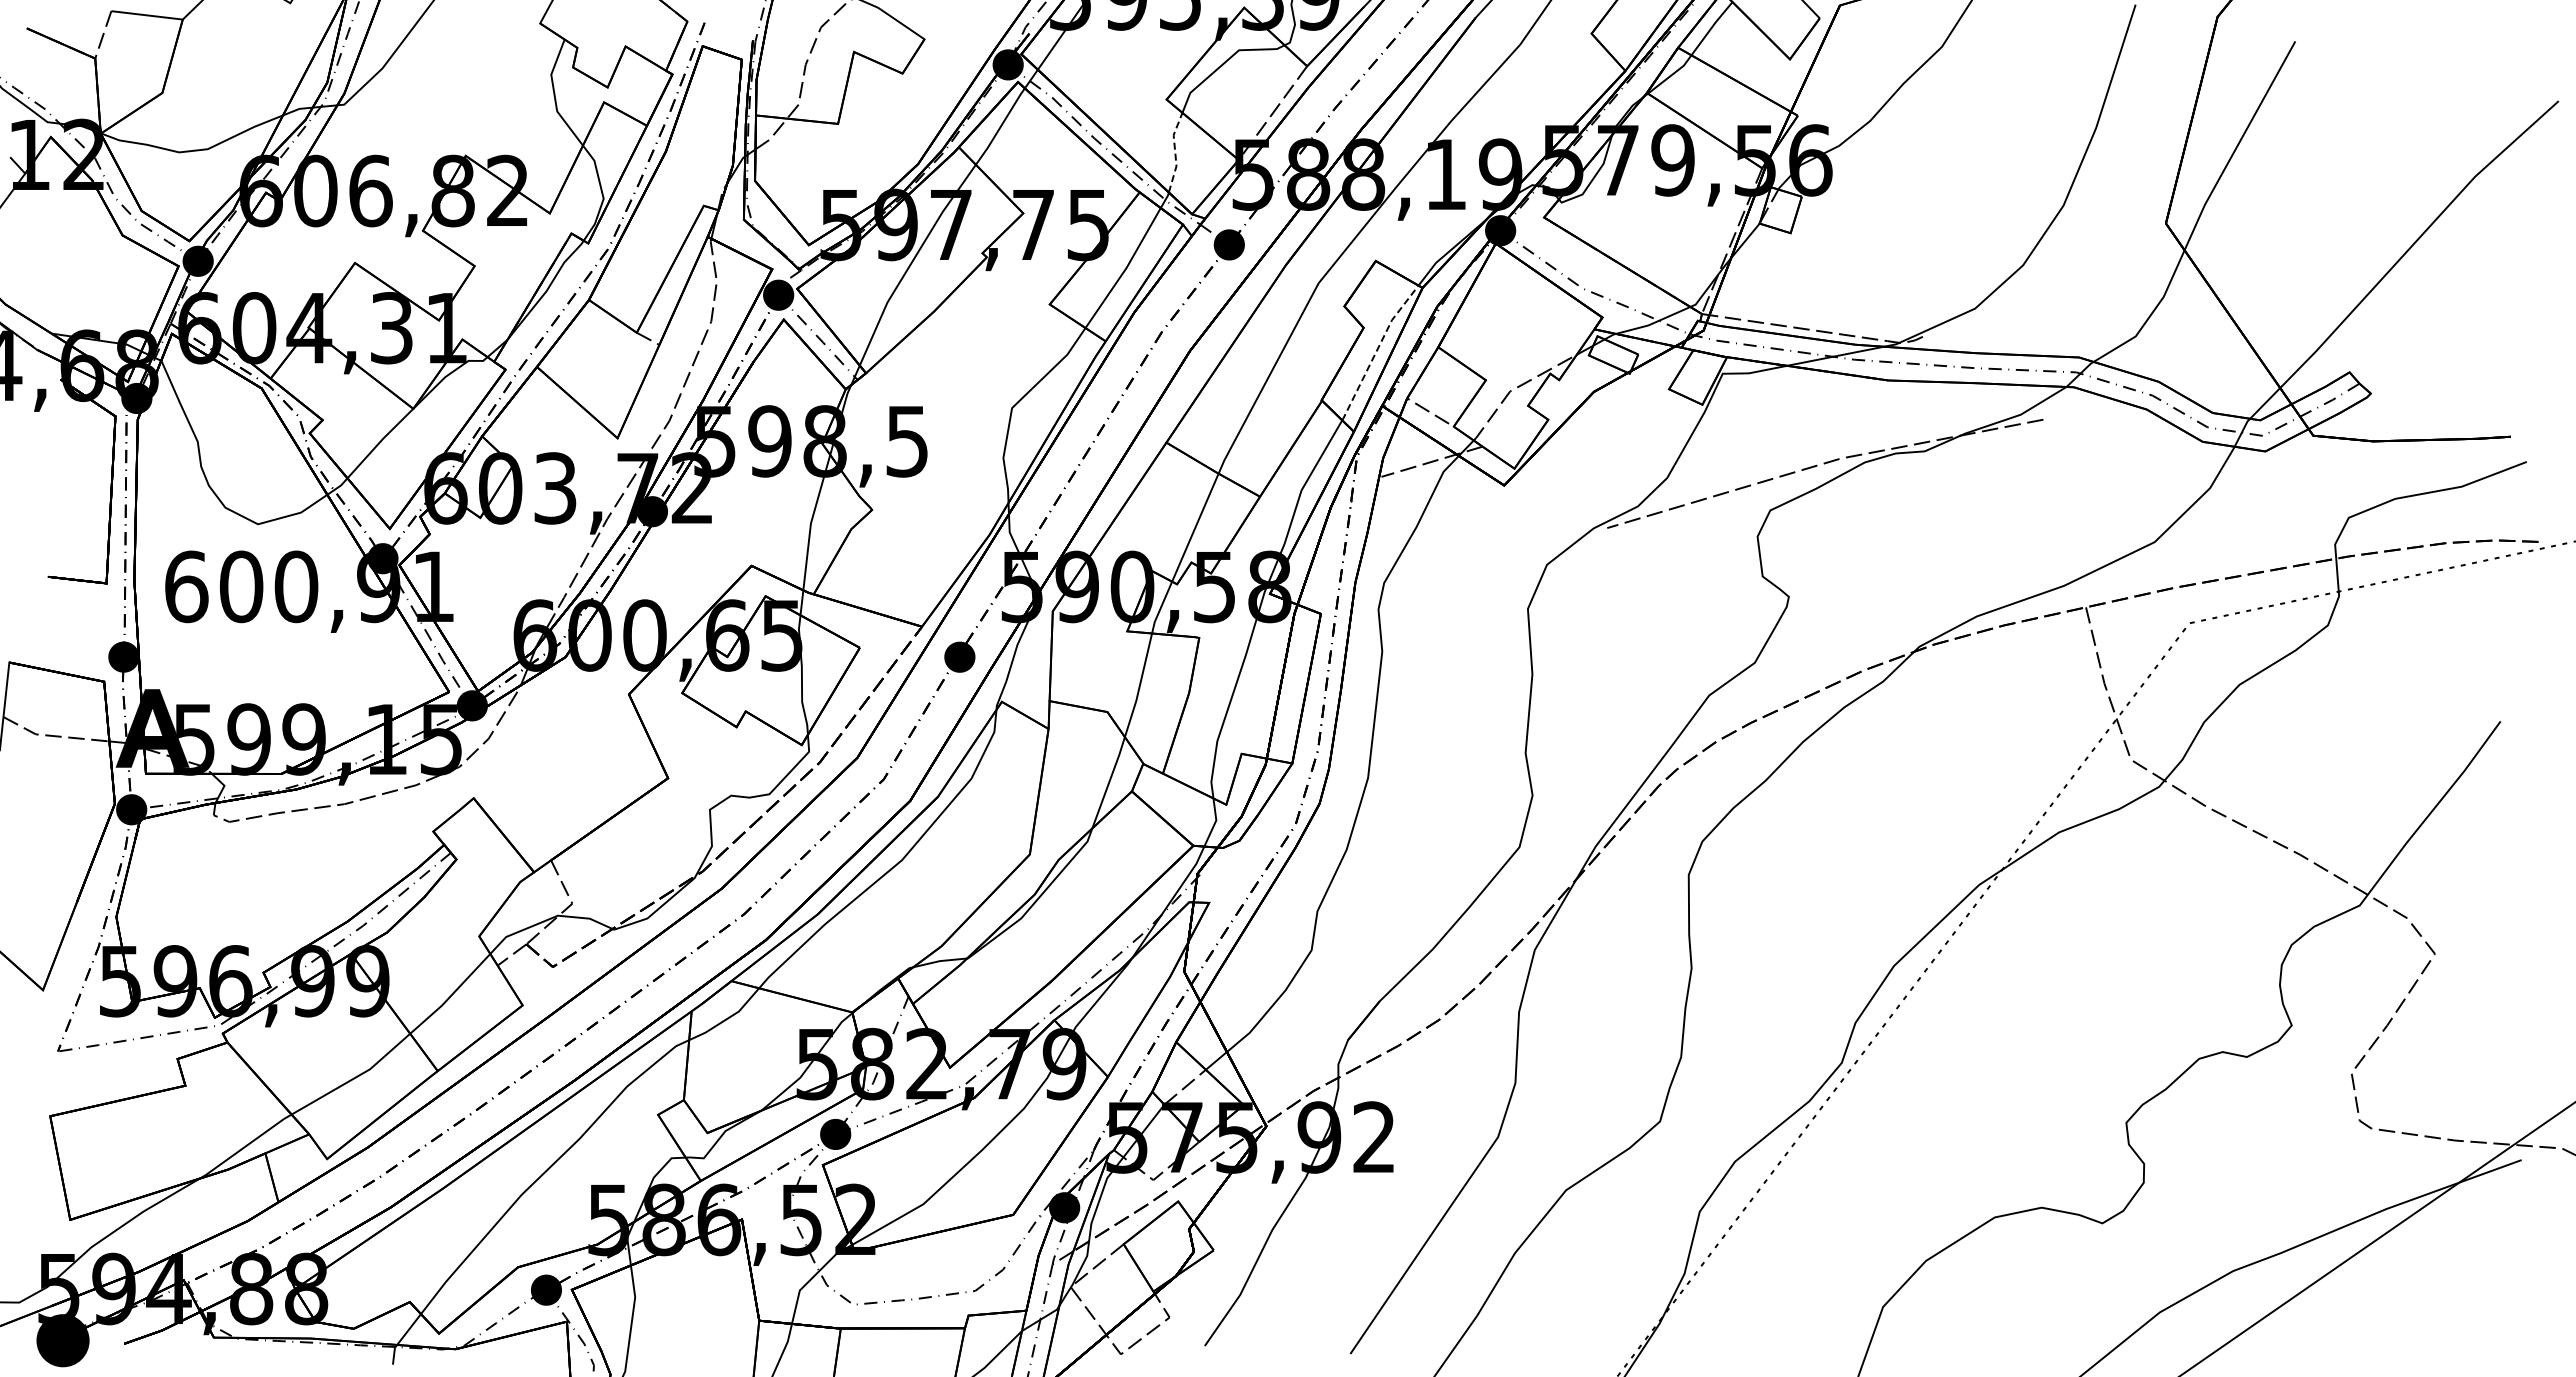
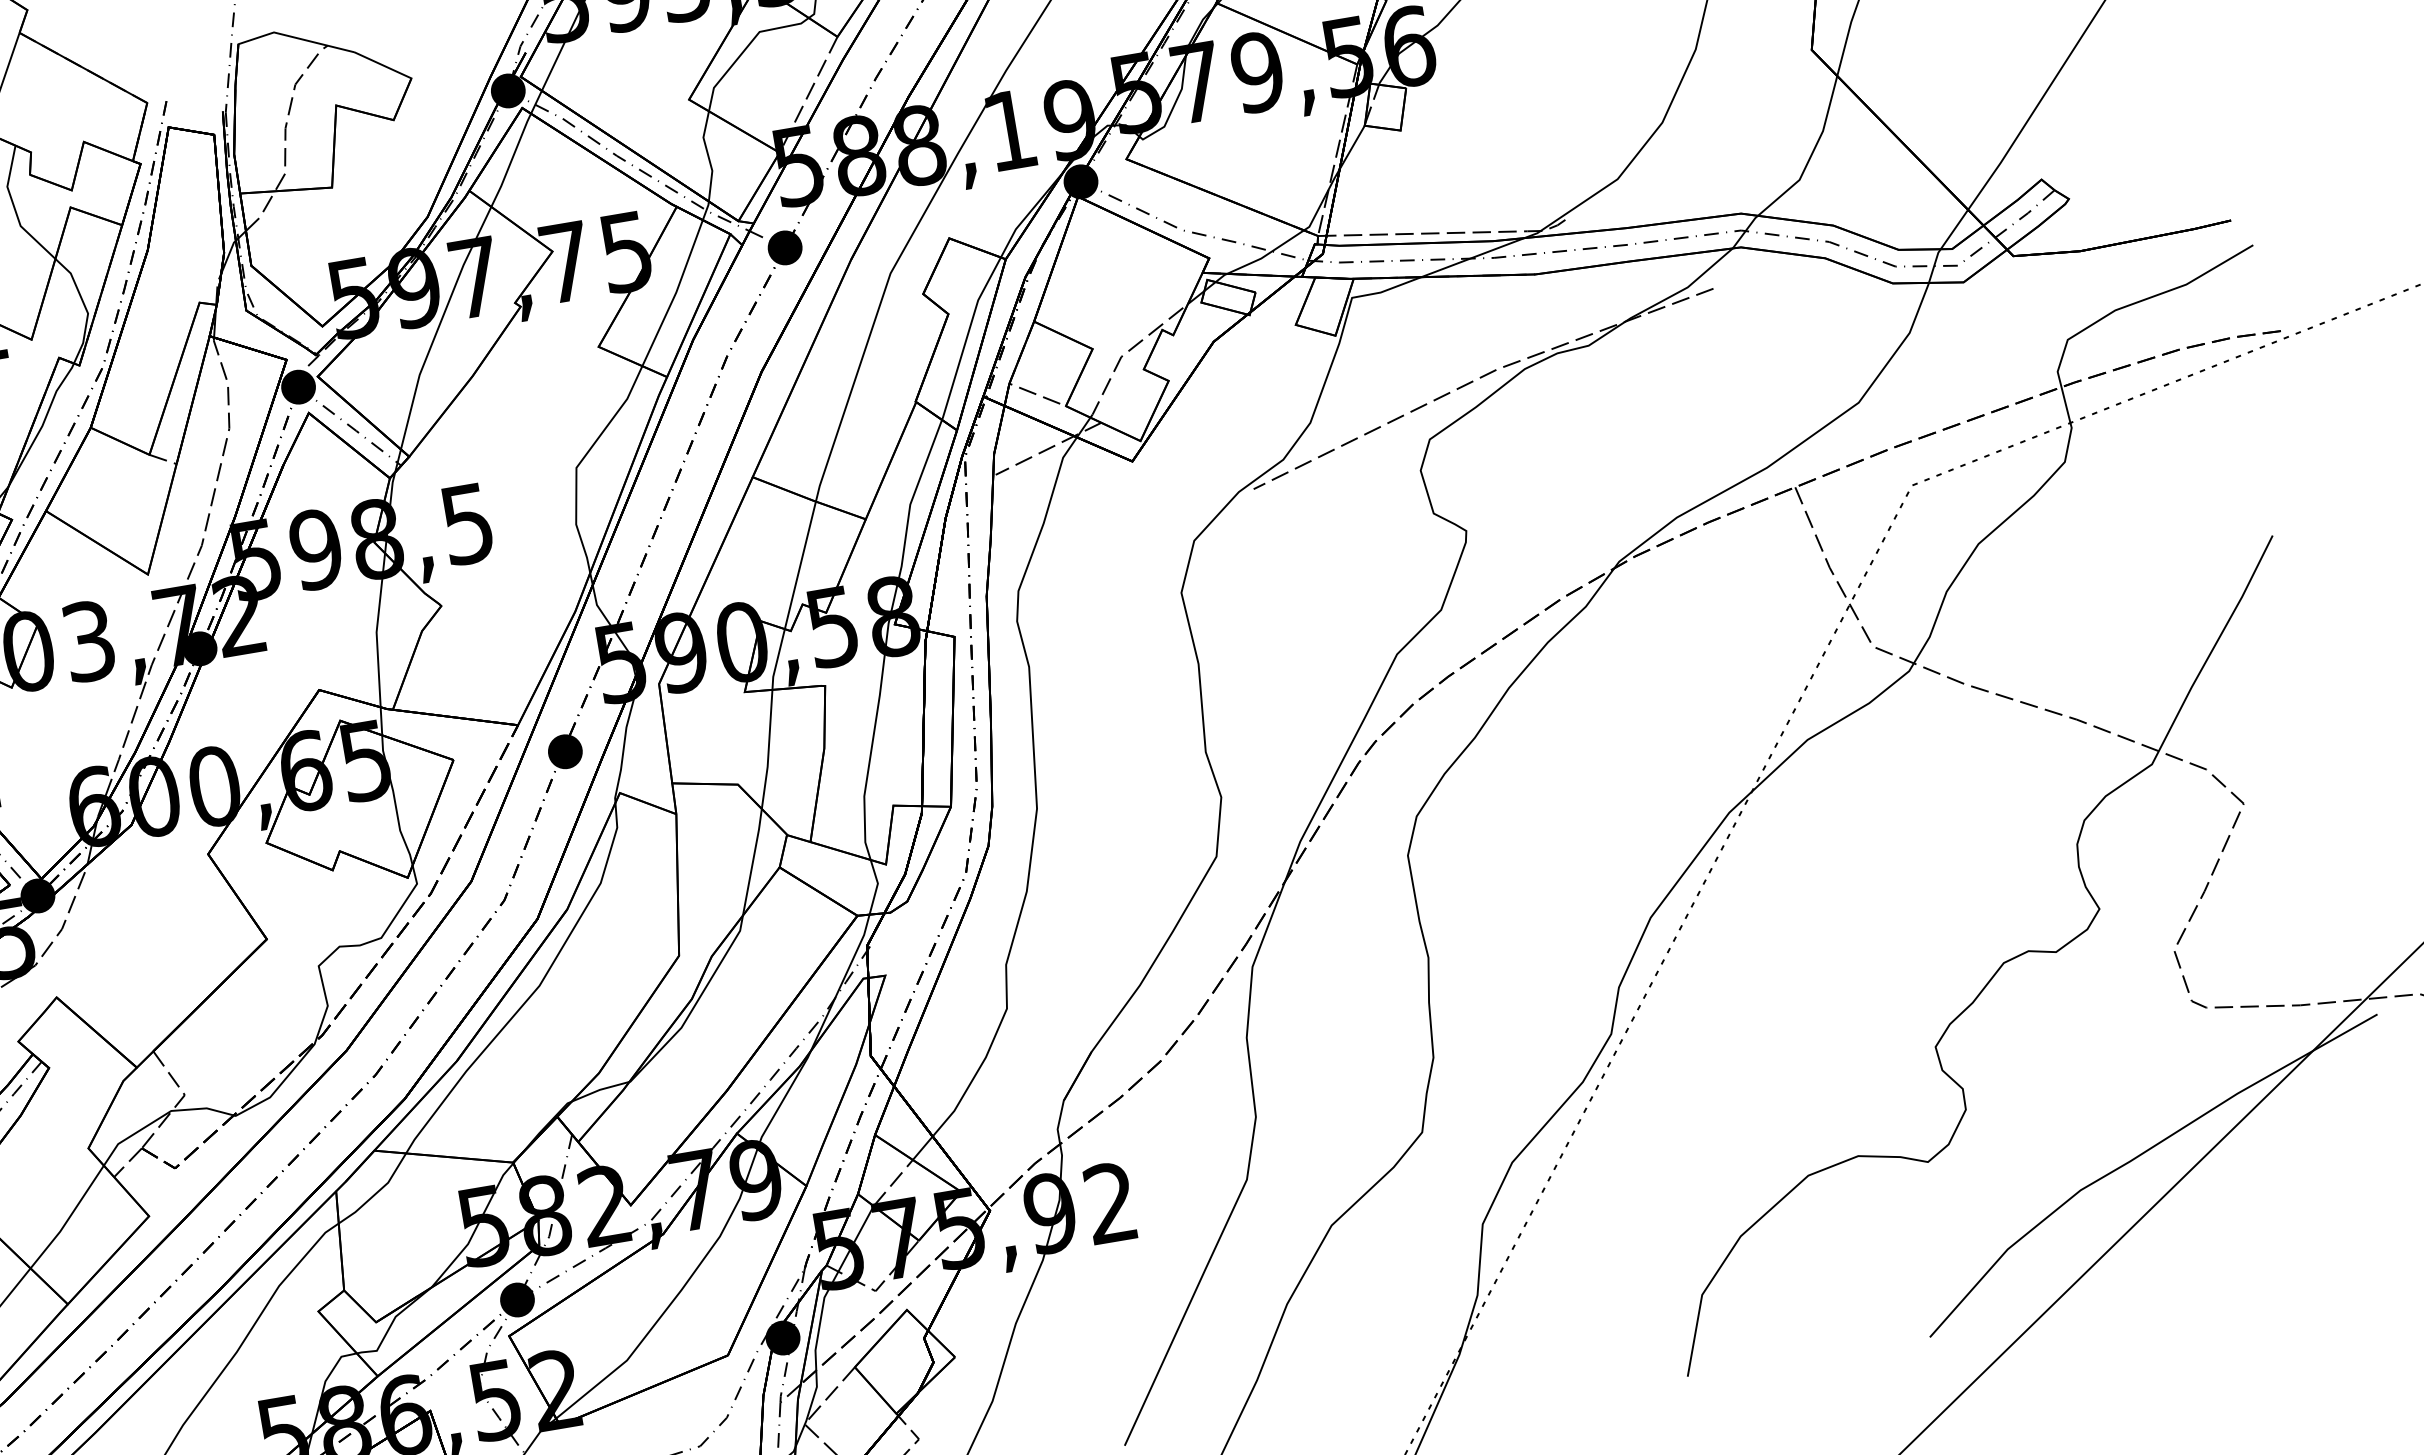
line: (1175, 152) -> (708, 156), dashed -> solid
line: (1377, 350) -> (967, 336), dashed -> solid

